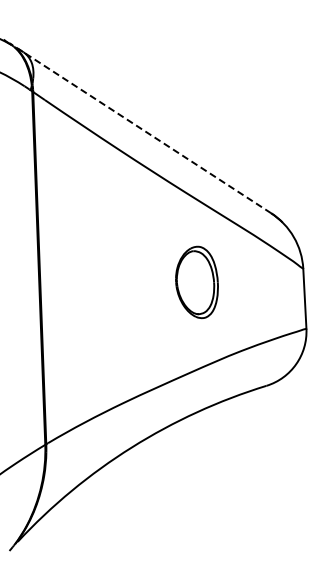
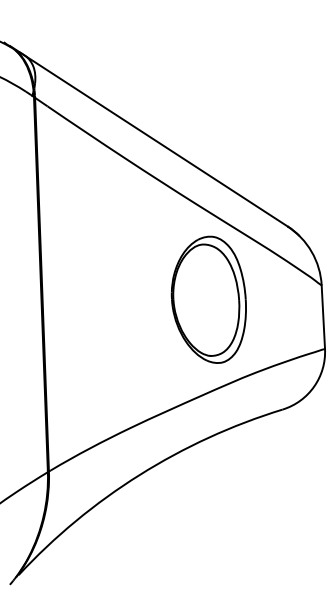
line: (140, 128) -> (148, 136), dashed -> solid
part: (196, 282) -> (208, 299), size x1.67

